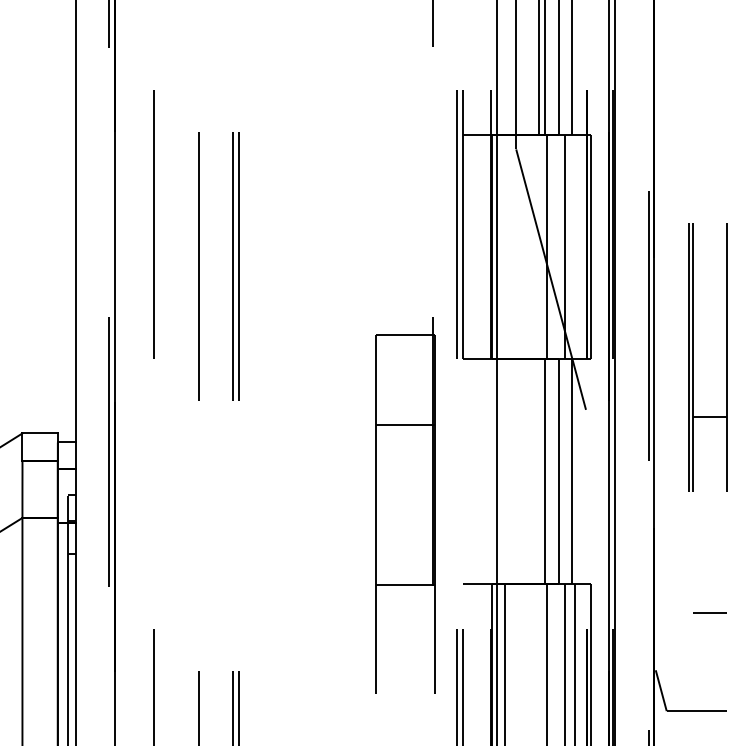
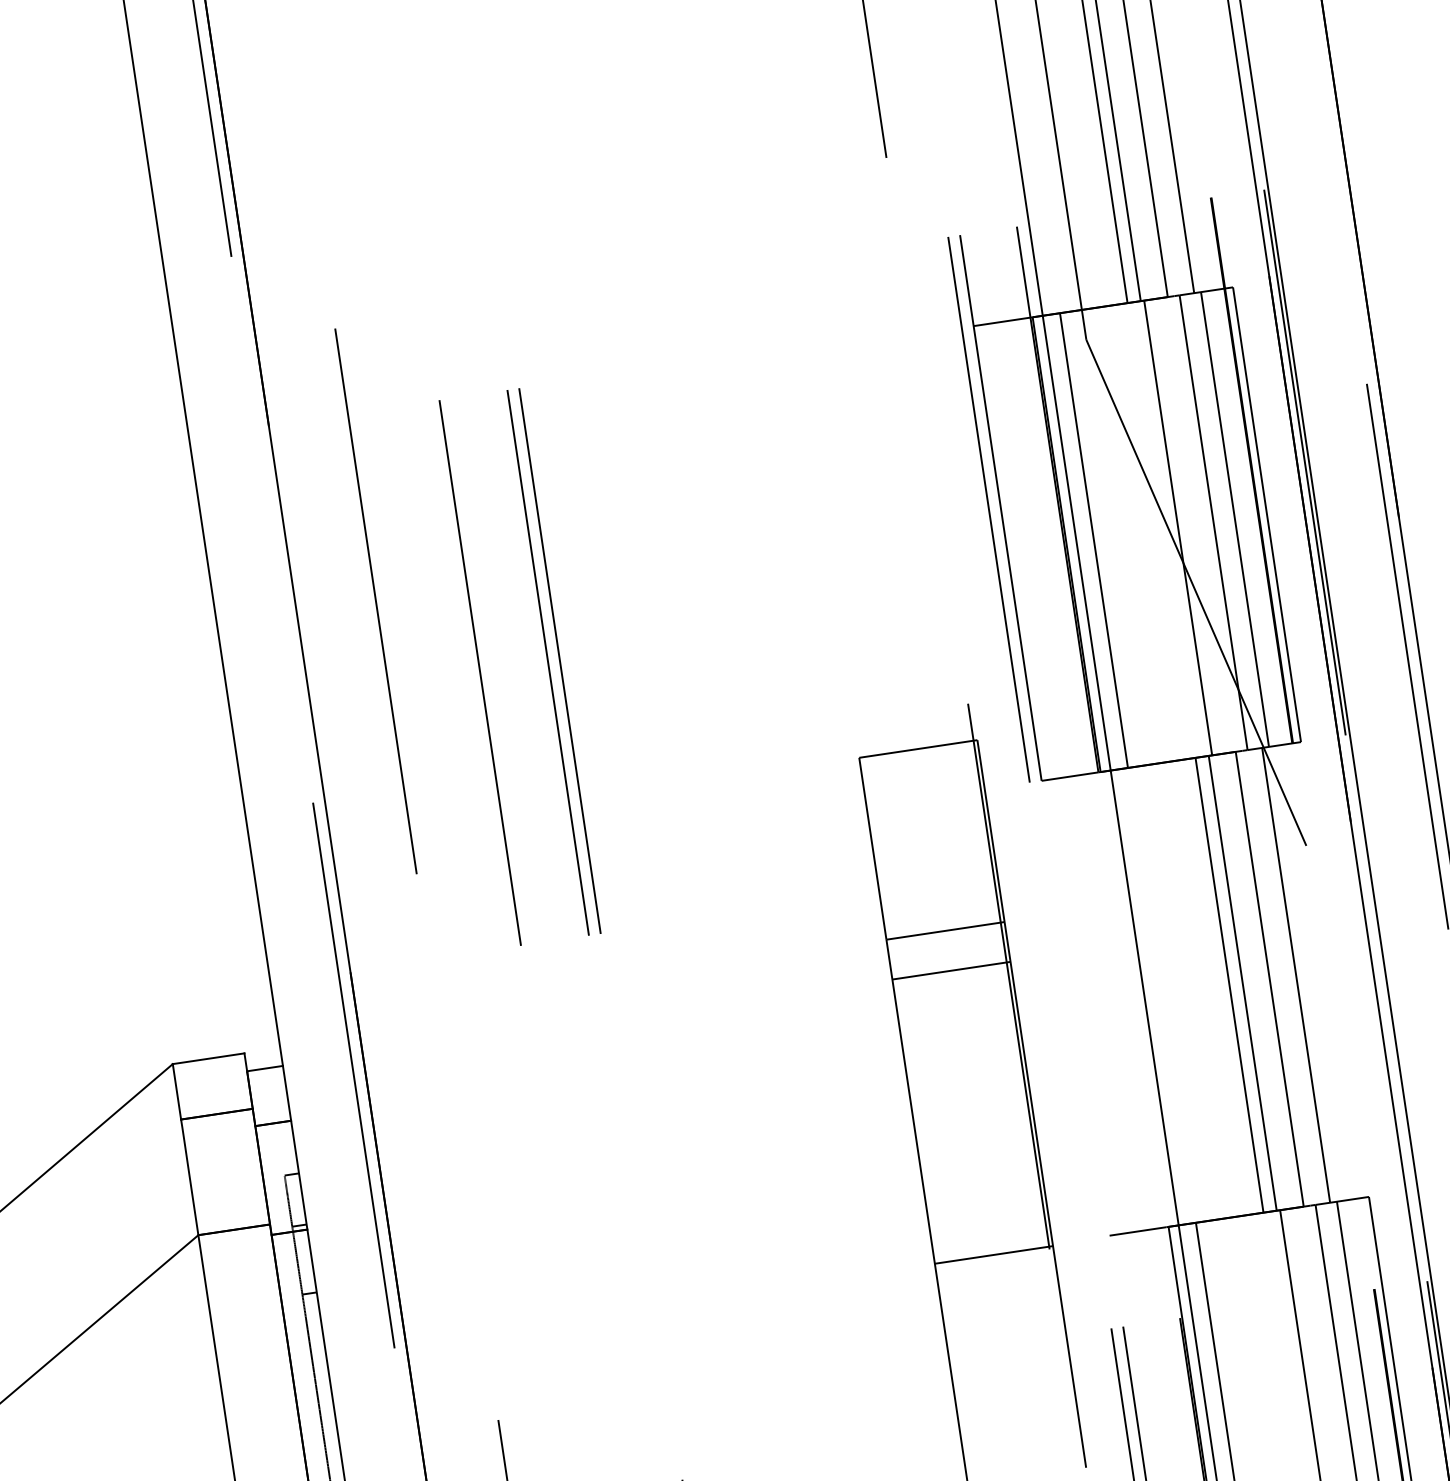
line: (505, 246) -> (1093, 539), added
line: (575, 246) -> (1235, 518), added
line: (405, 444) -> (951, 970), added
line: (538, 471) -> (1228, 985), added

